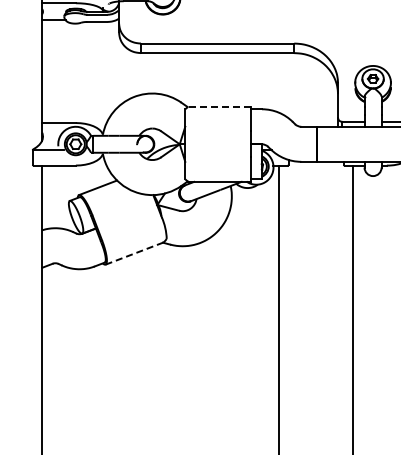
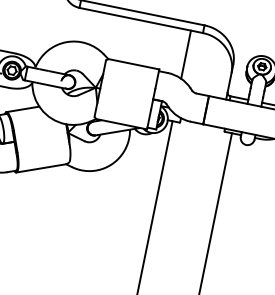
line: (279, 82) -> (186, 54), added
line: (219, 107) -> (133, 64), dashed -> solid
line: (134, 253) -> (41, 168), dashed -> solid

